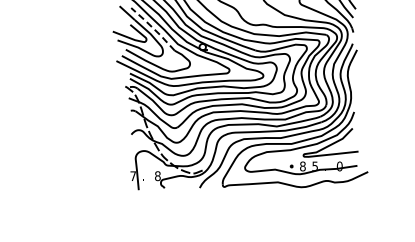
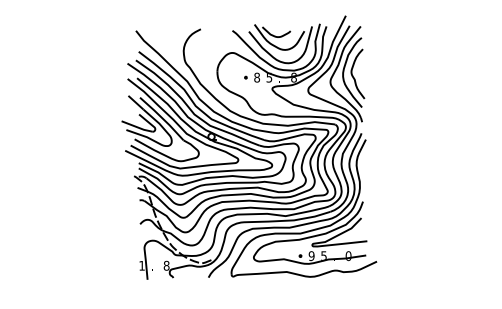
line: (152, 27) -> (161, 117), dashed -> solid
text: (302, 166) -> (311, 256), 8 -> 9
text: (132, 175) -> (141, 265), 7 -> 1

